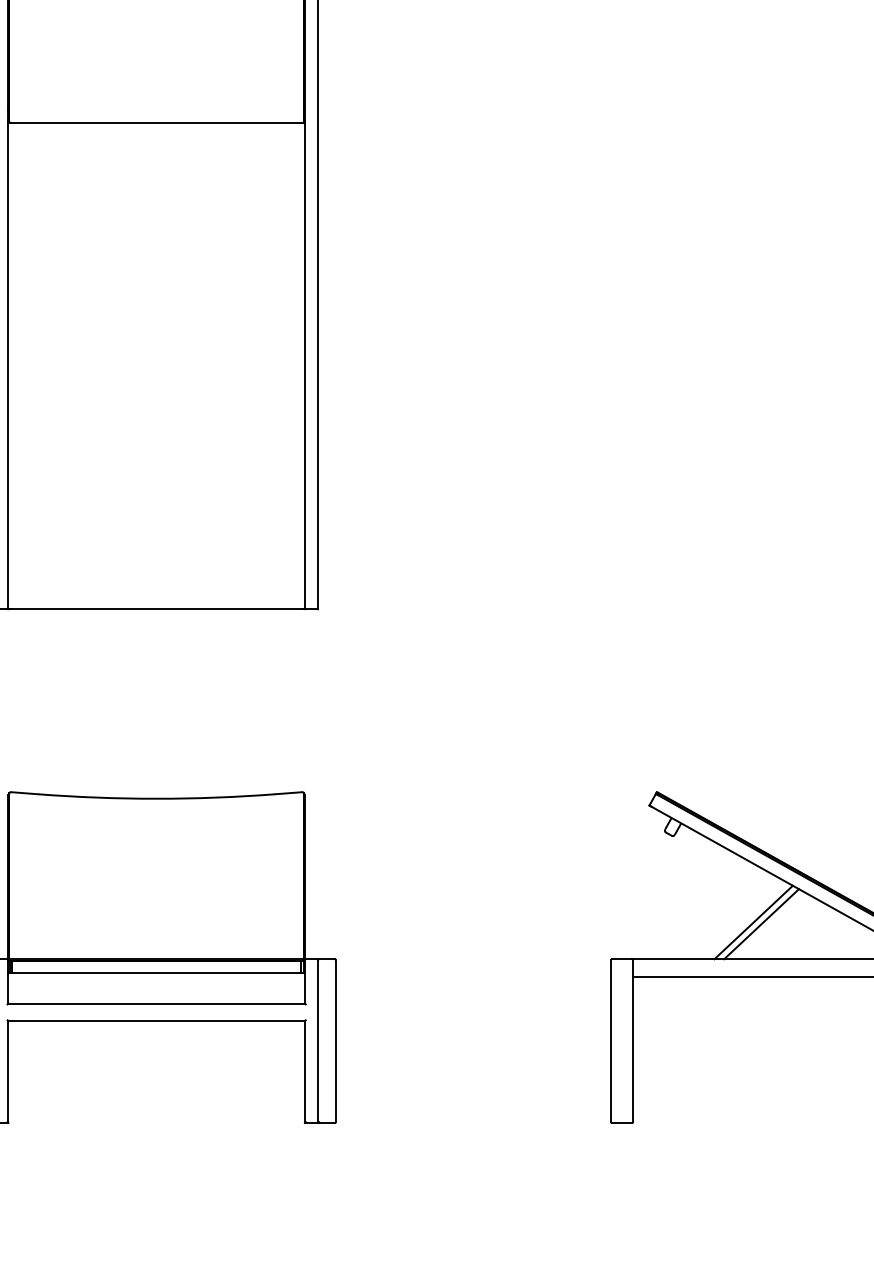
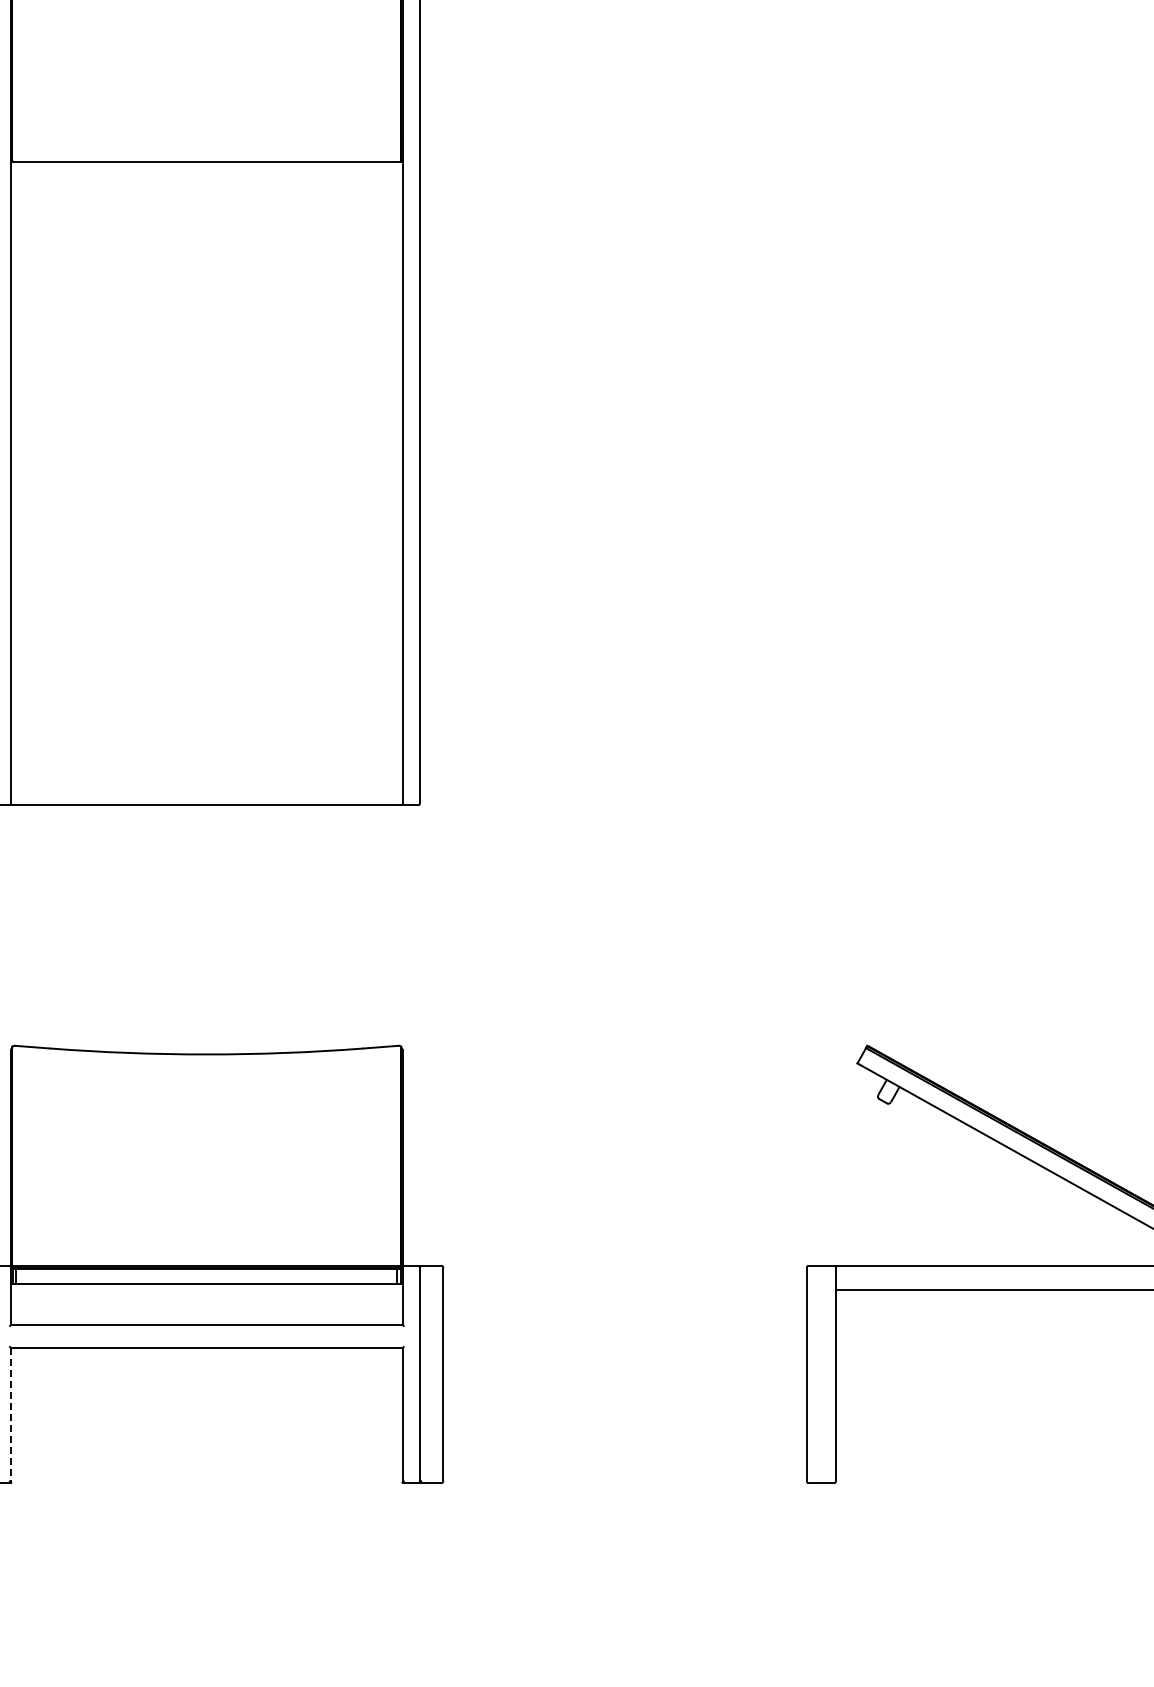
line: (753, 922) -> (994, 1217), removed
line: (761, 923) -> (1005, 1219), removed
line: (8, 1072) -> (11, 1415), solid -> dashed

